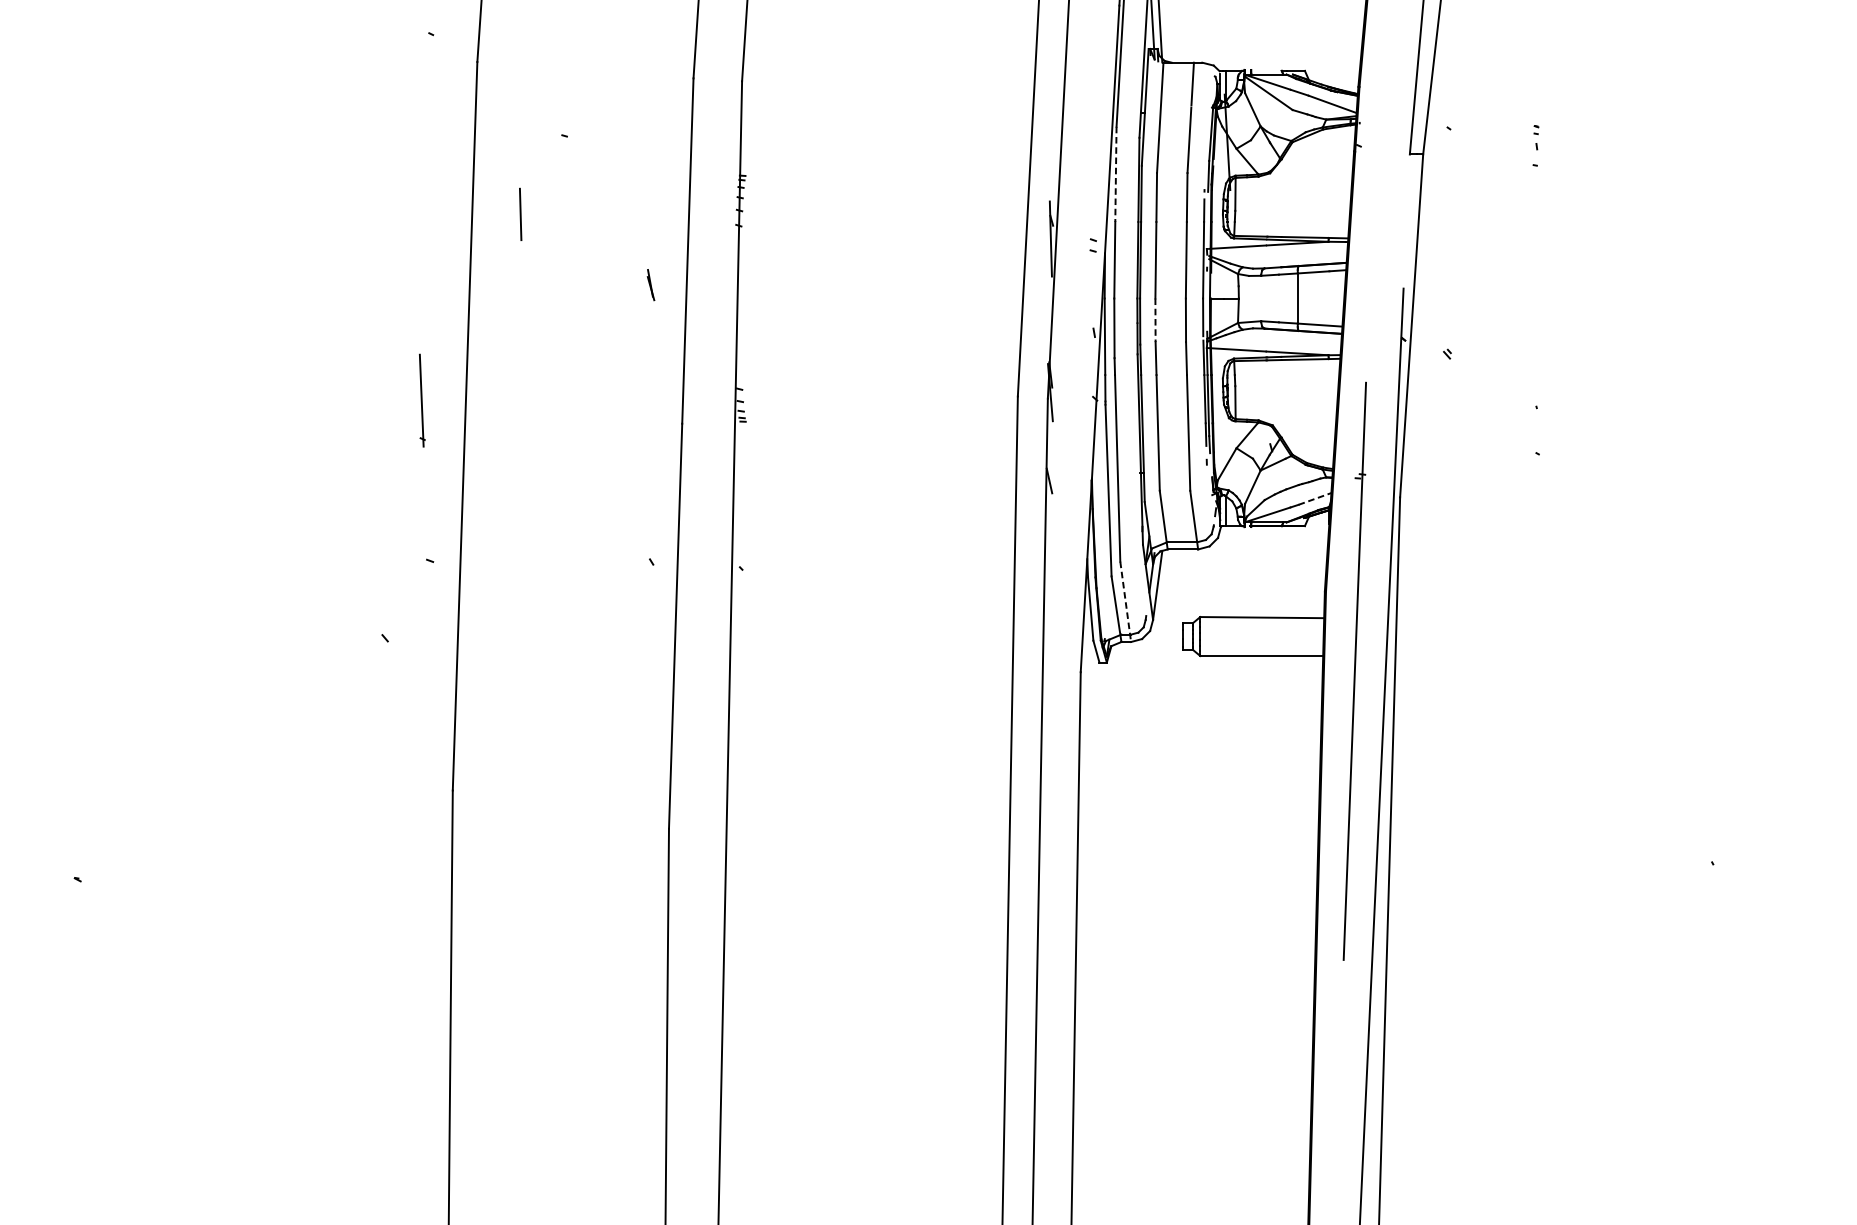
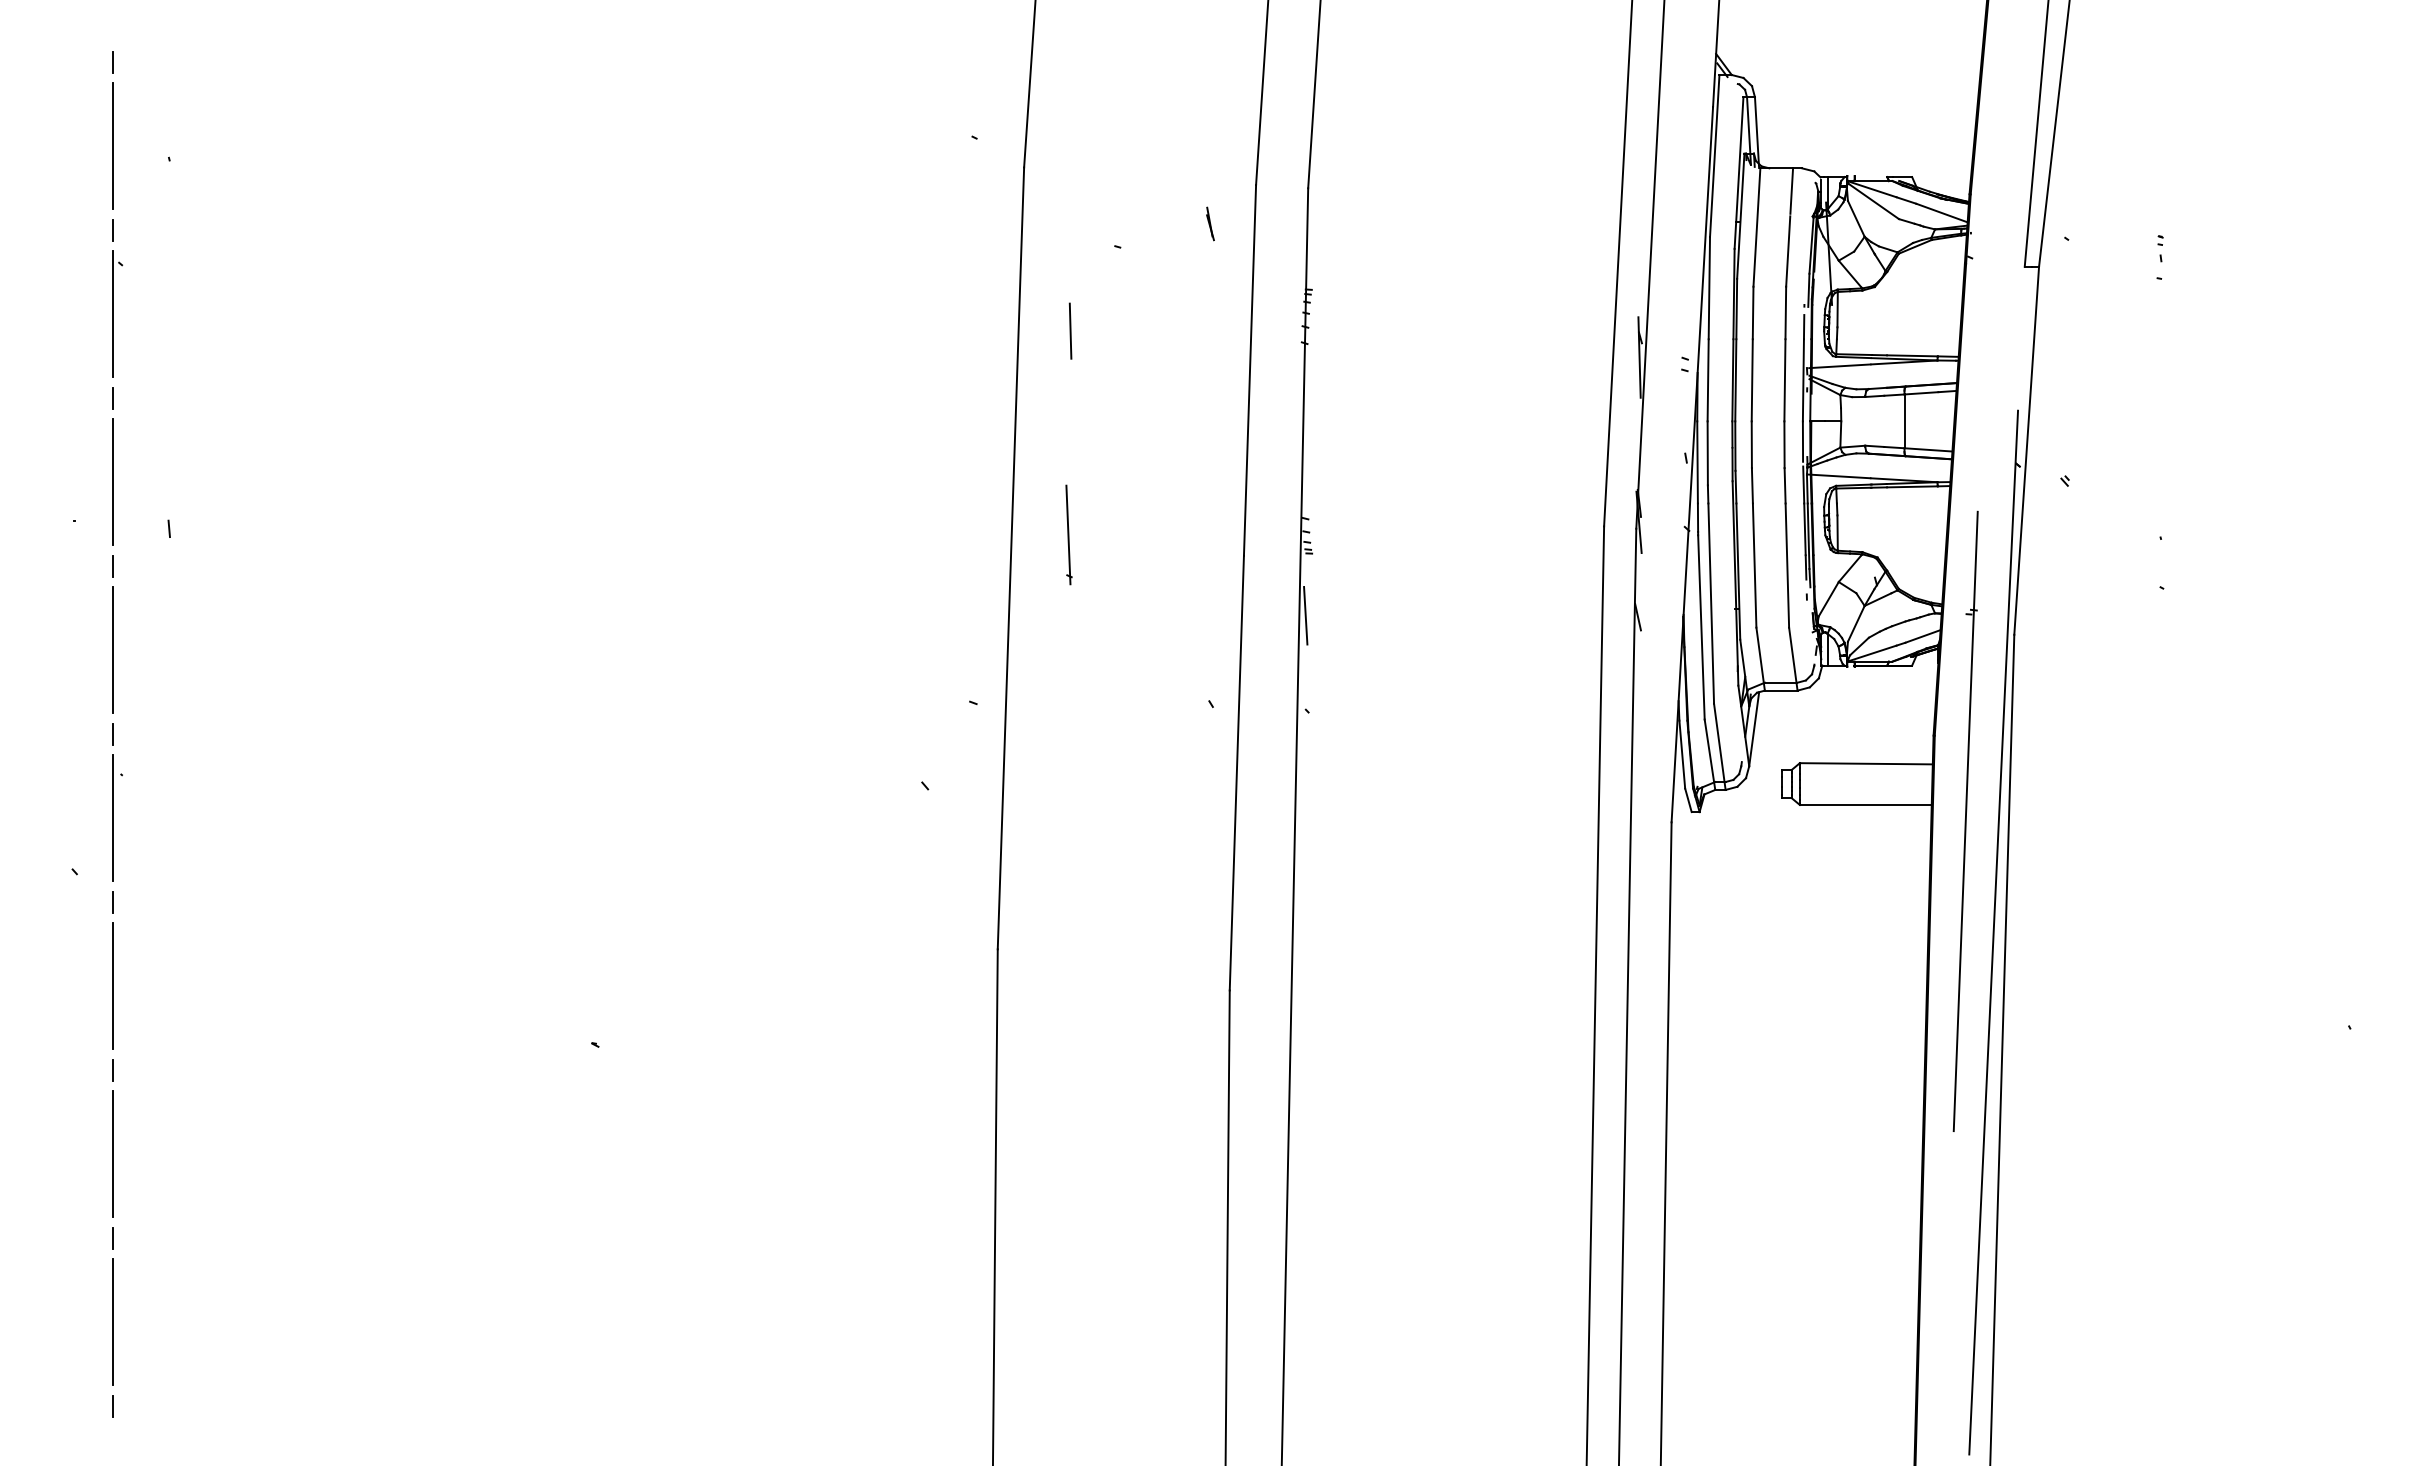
line: (1116, 174) -> (1709, 288), dashed -> solid
line: (651, 284) -> (1210, 223), moved
line: (1155, 321) -> (1751, 445), dashed -> solid
part: (421, 400) -> (1068, 534), moved
line: (739, 479) -> (1305, 615), added
line: (1314, 499) -> (1922, 636), dashed -> solid
line: (1125, 601) -> (1719, 746), dashed -> solid

